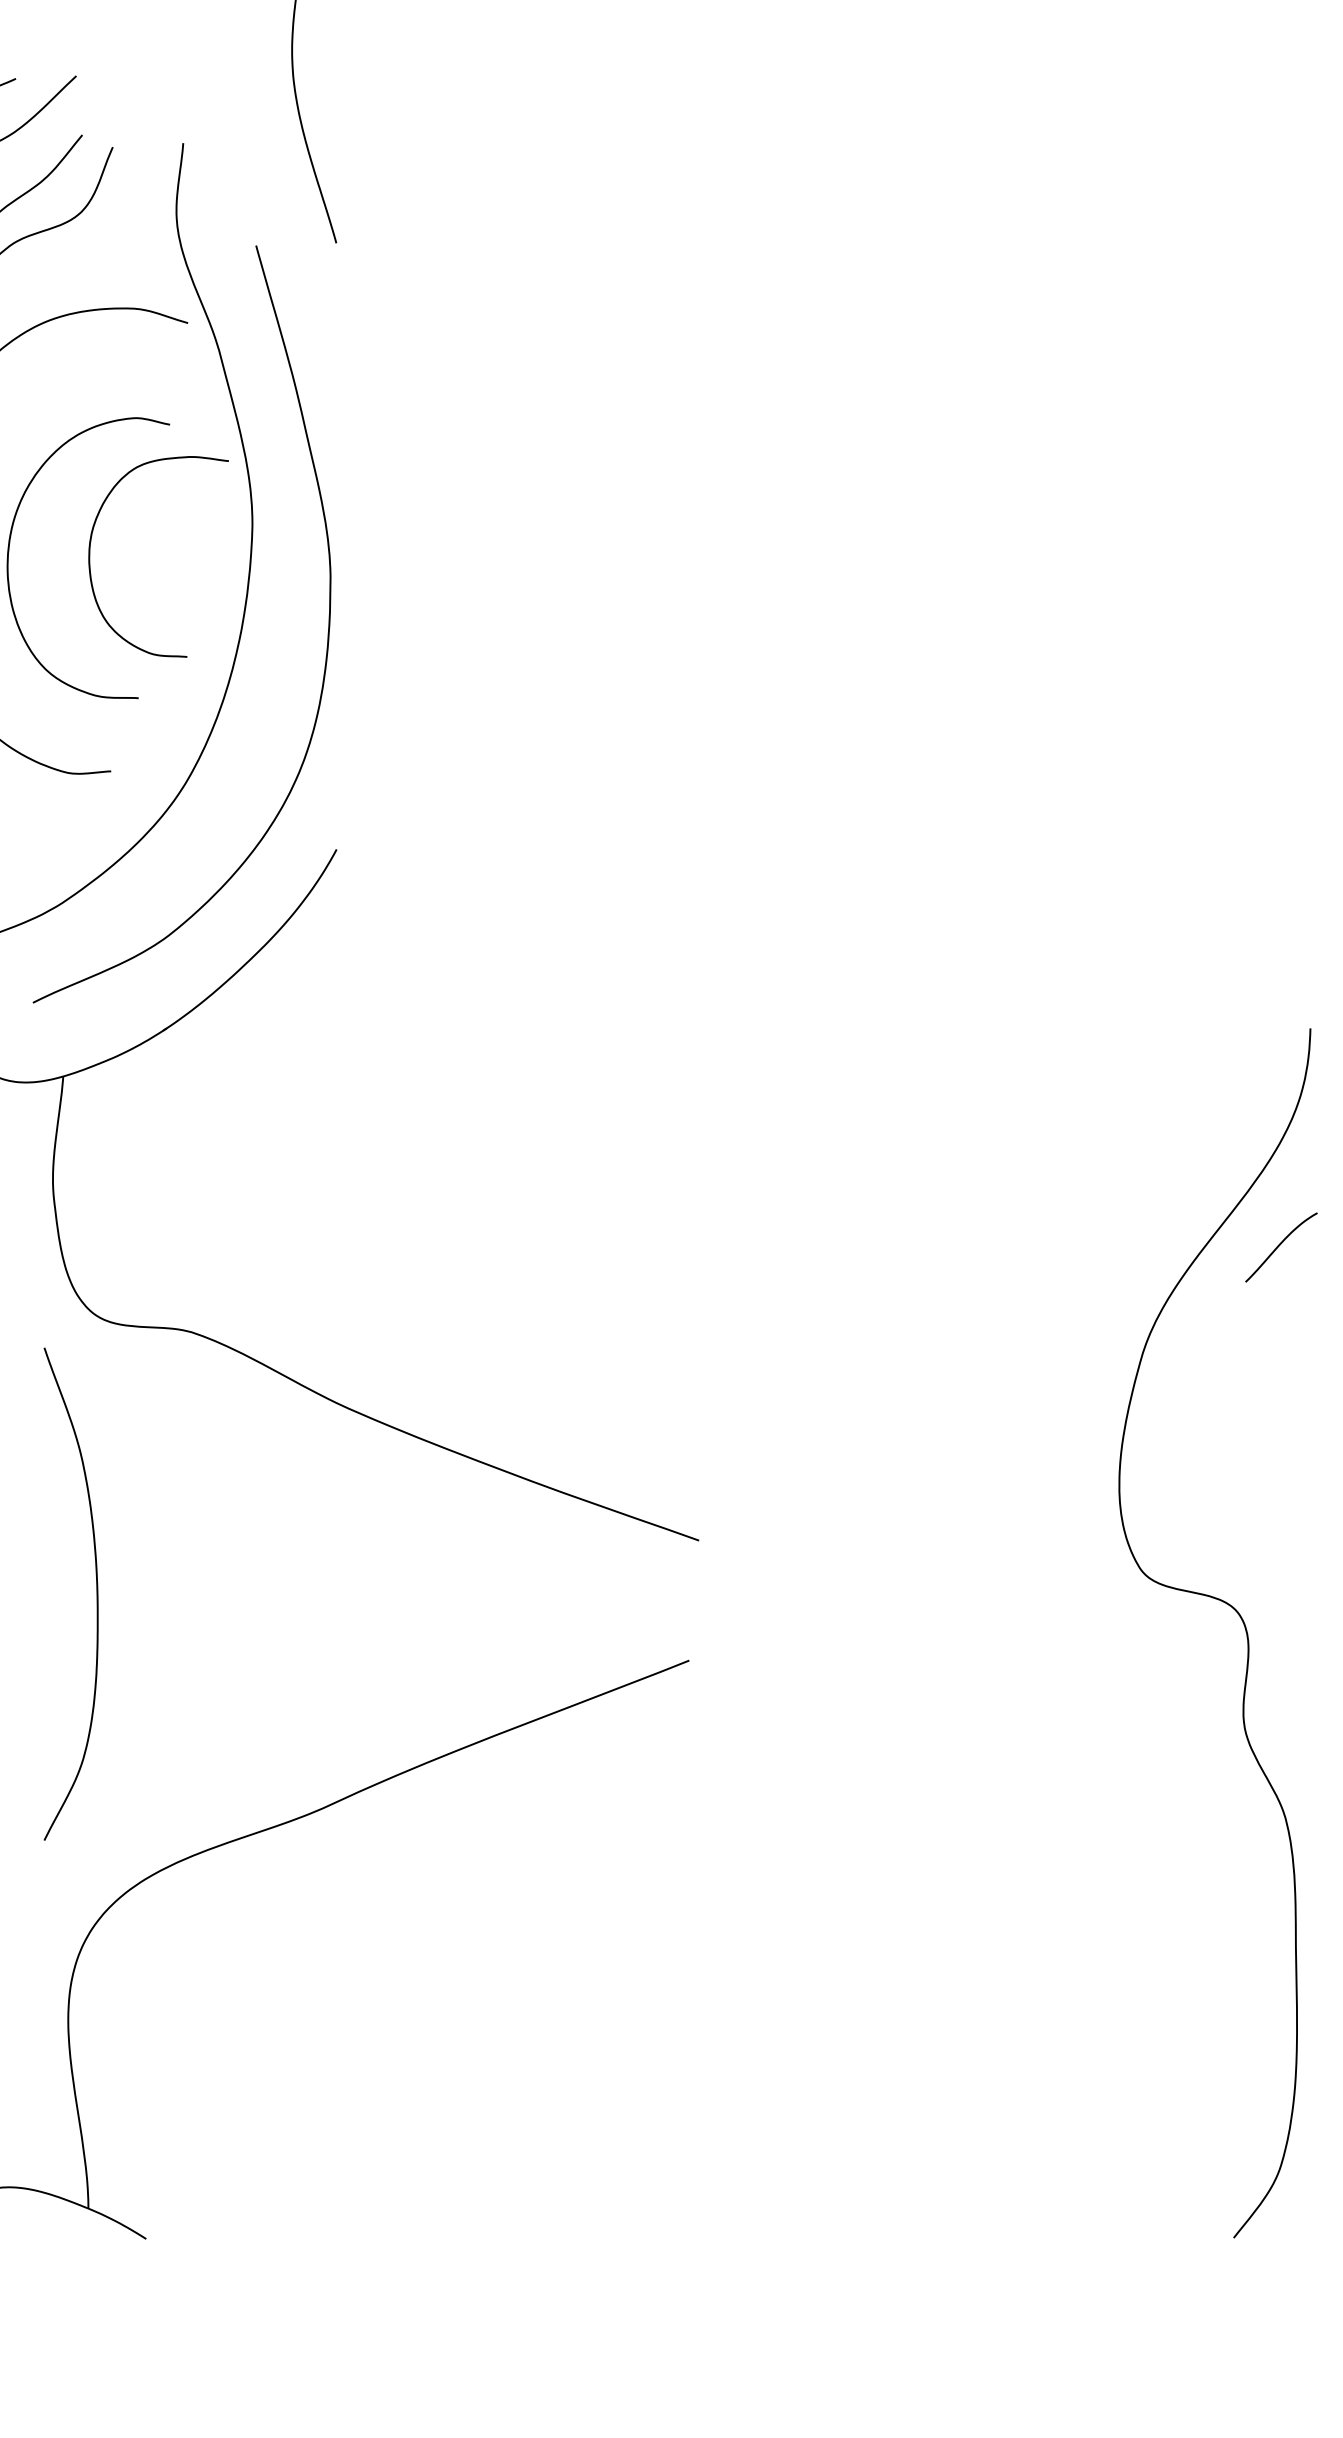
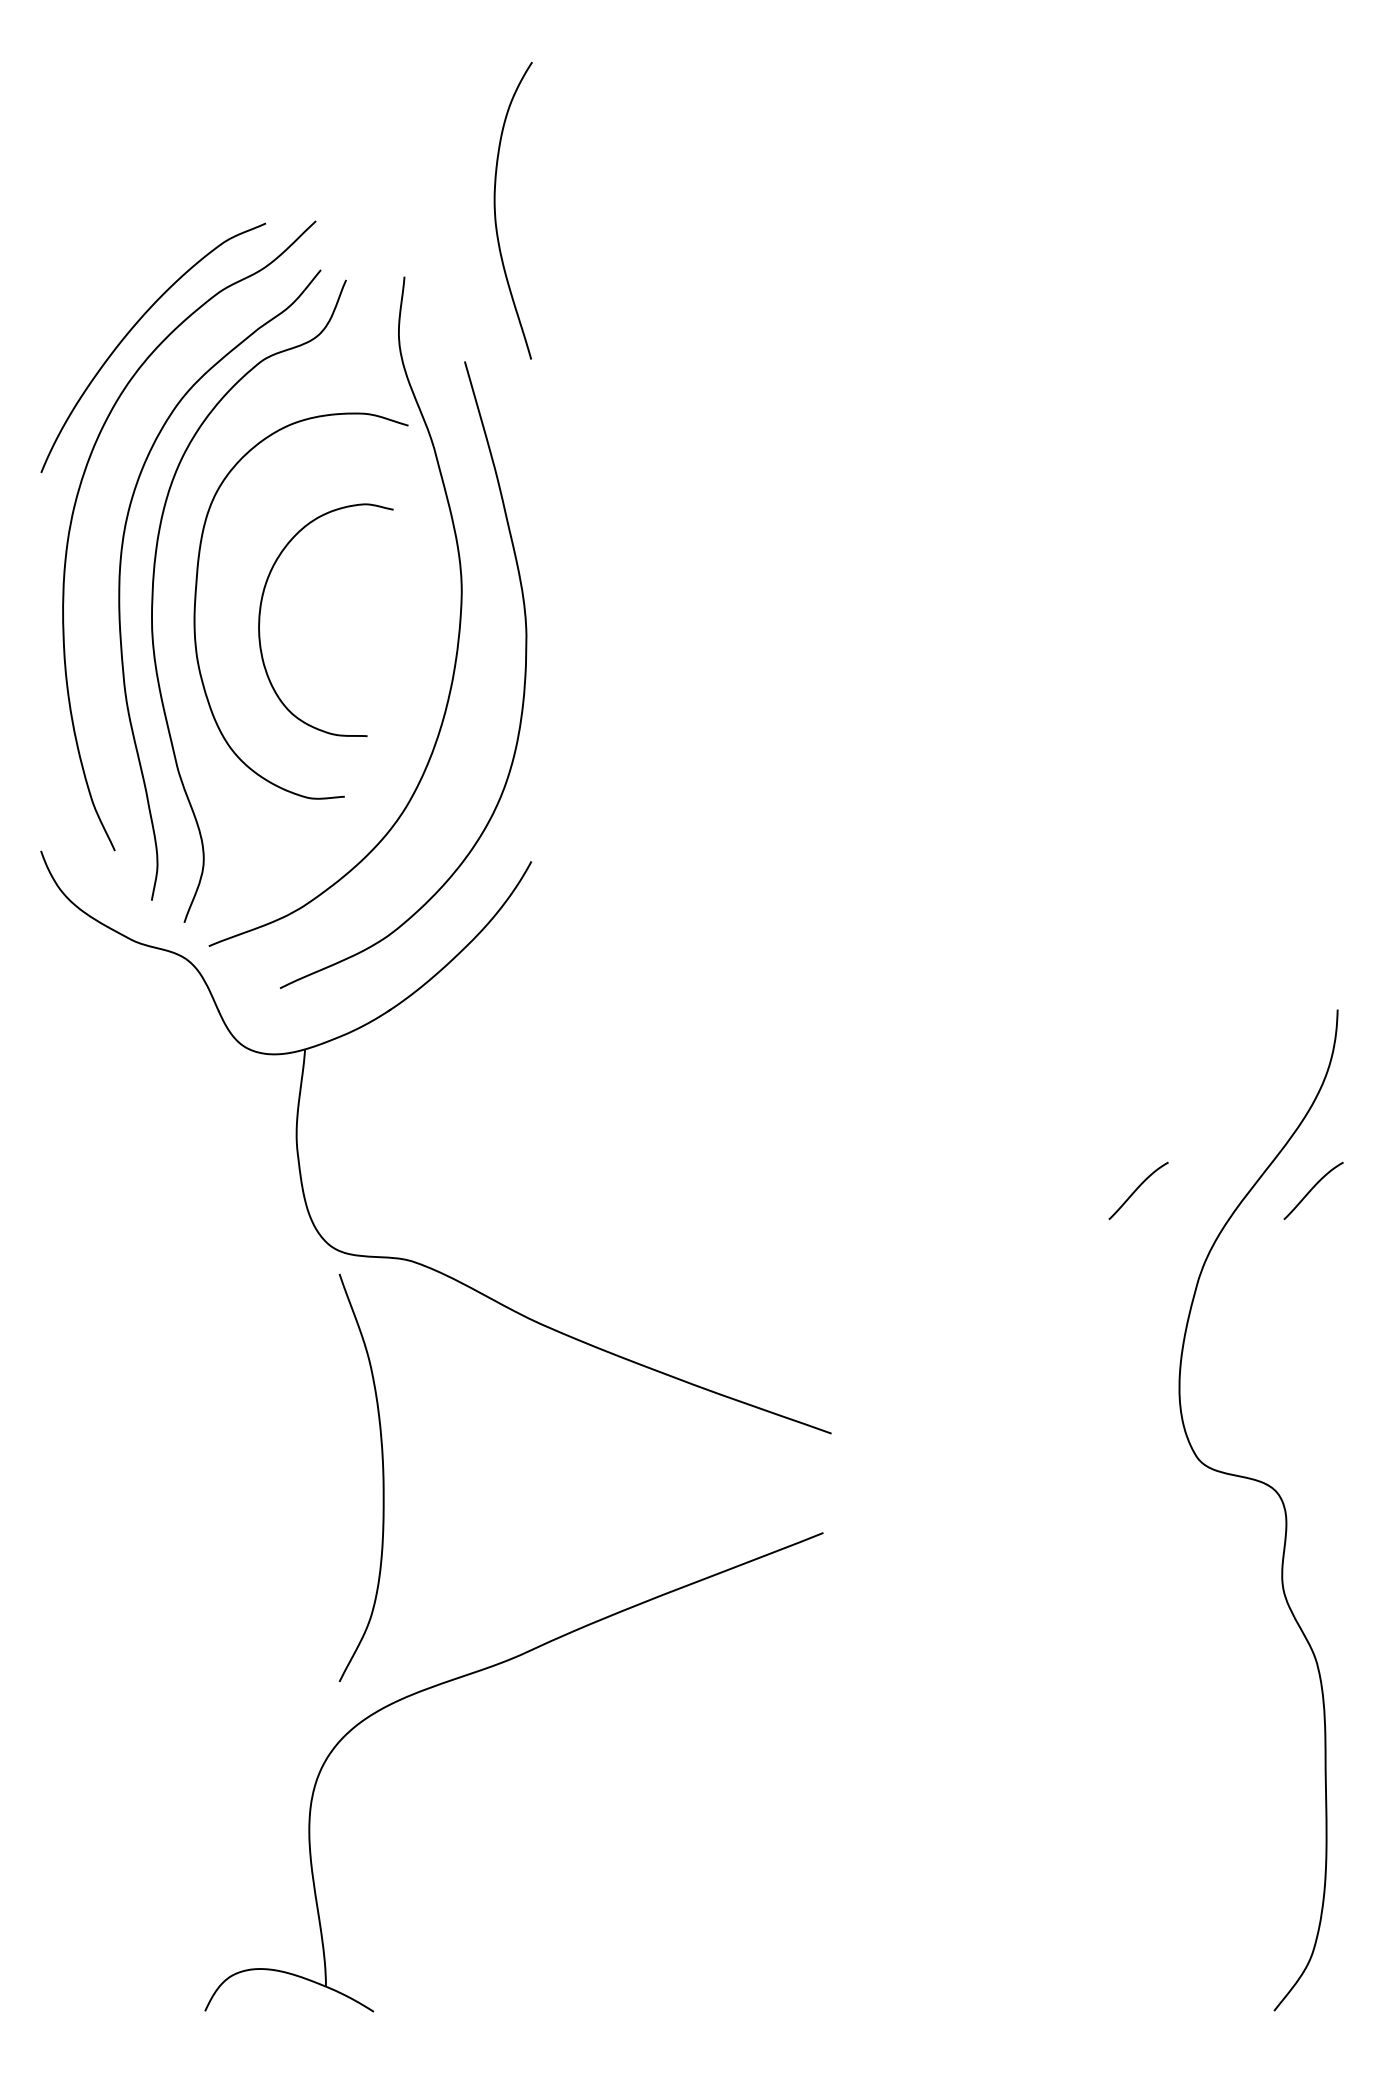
curve: (91, 545) -> (328, 609), removed
curve: (1068, 1245) -> (1137, 1189), added
curve: (96, 1593) -> (382, 1477), moved

